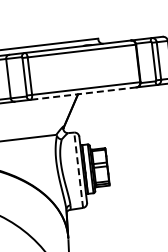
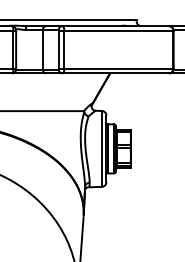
line: (83, 93) -> (115, 73), dashed -> solid
line: (78, 169) -> (101, 148), dashed -> solid

